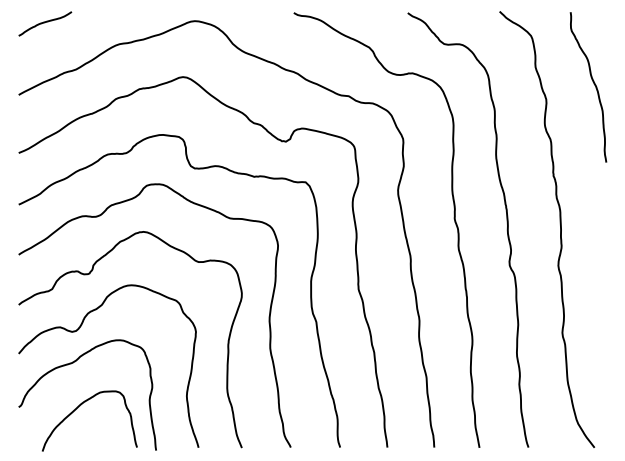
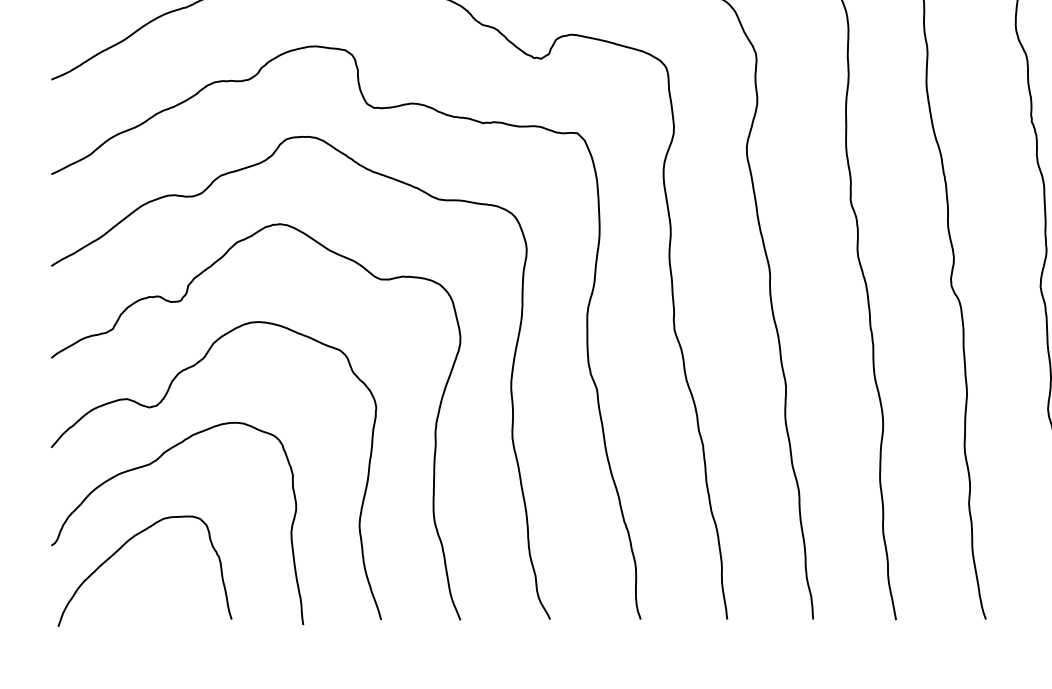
curve: (80, 406) -> (127, 544), moved

